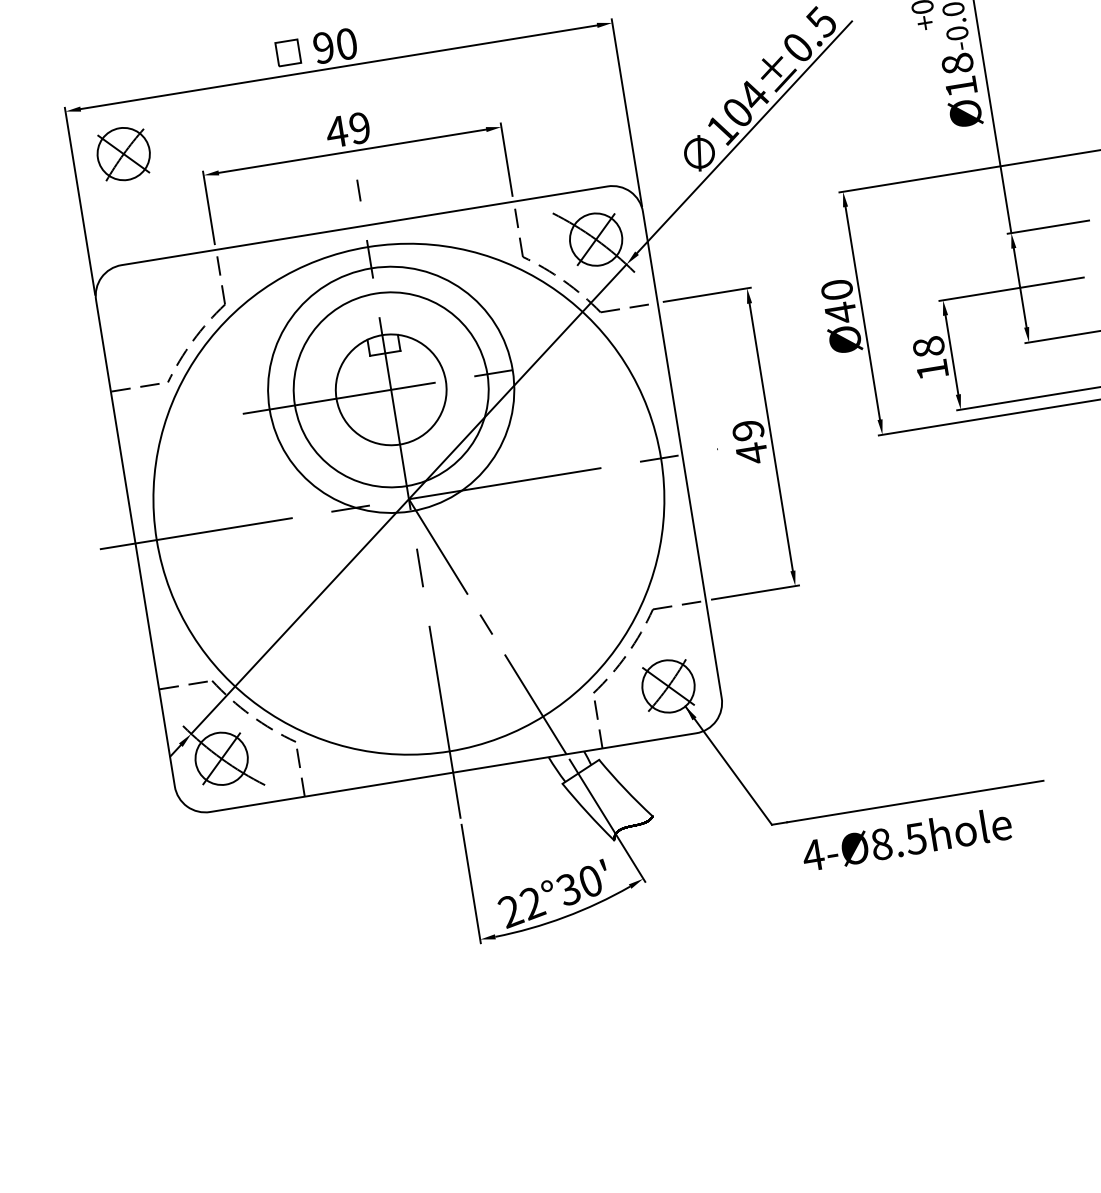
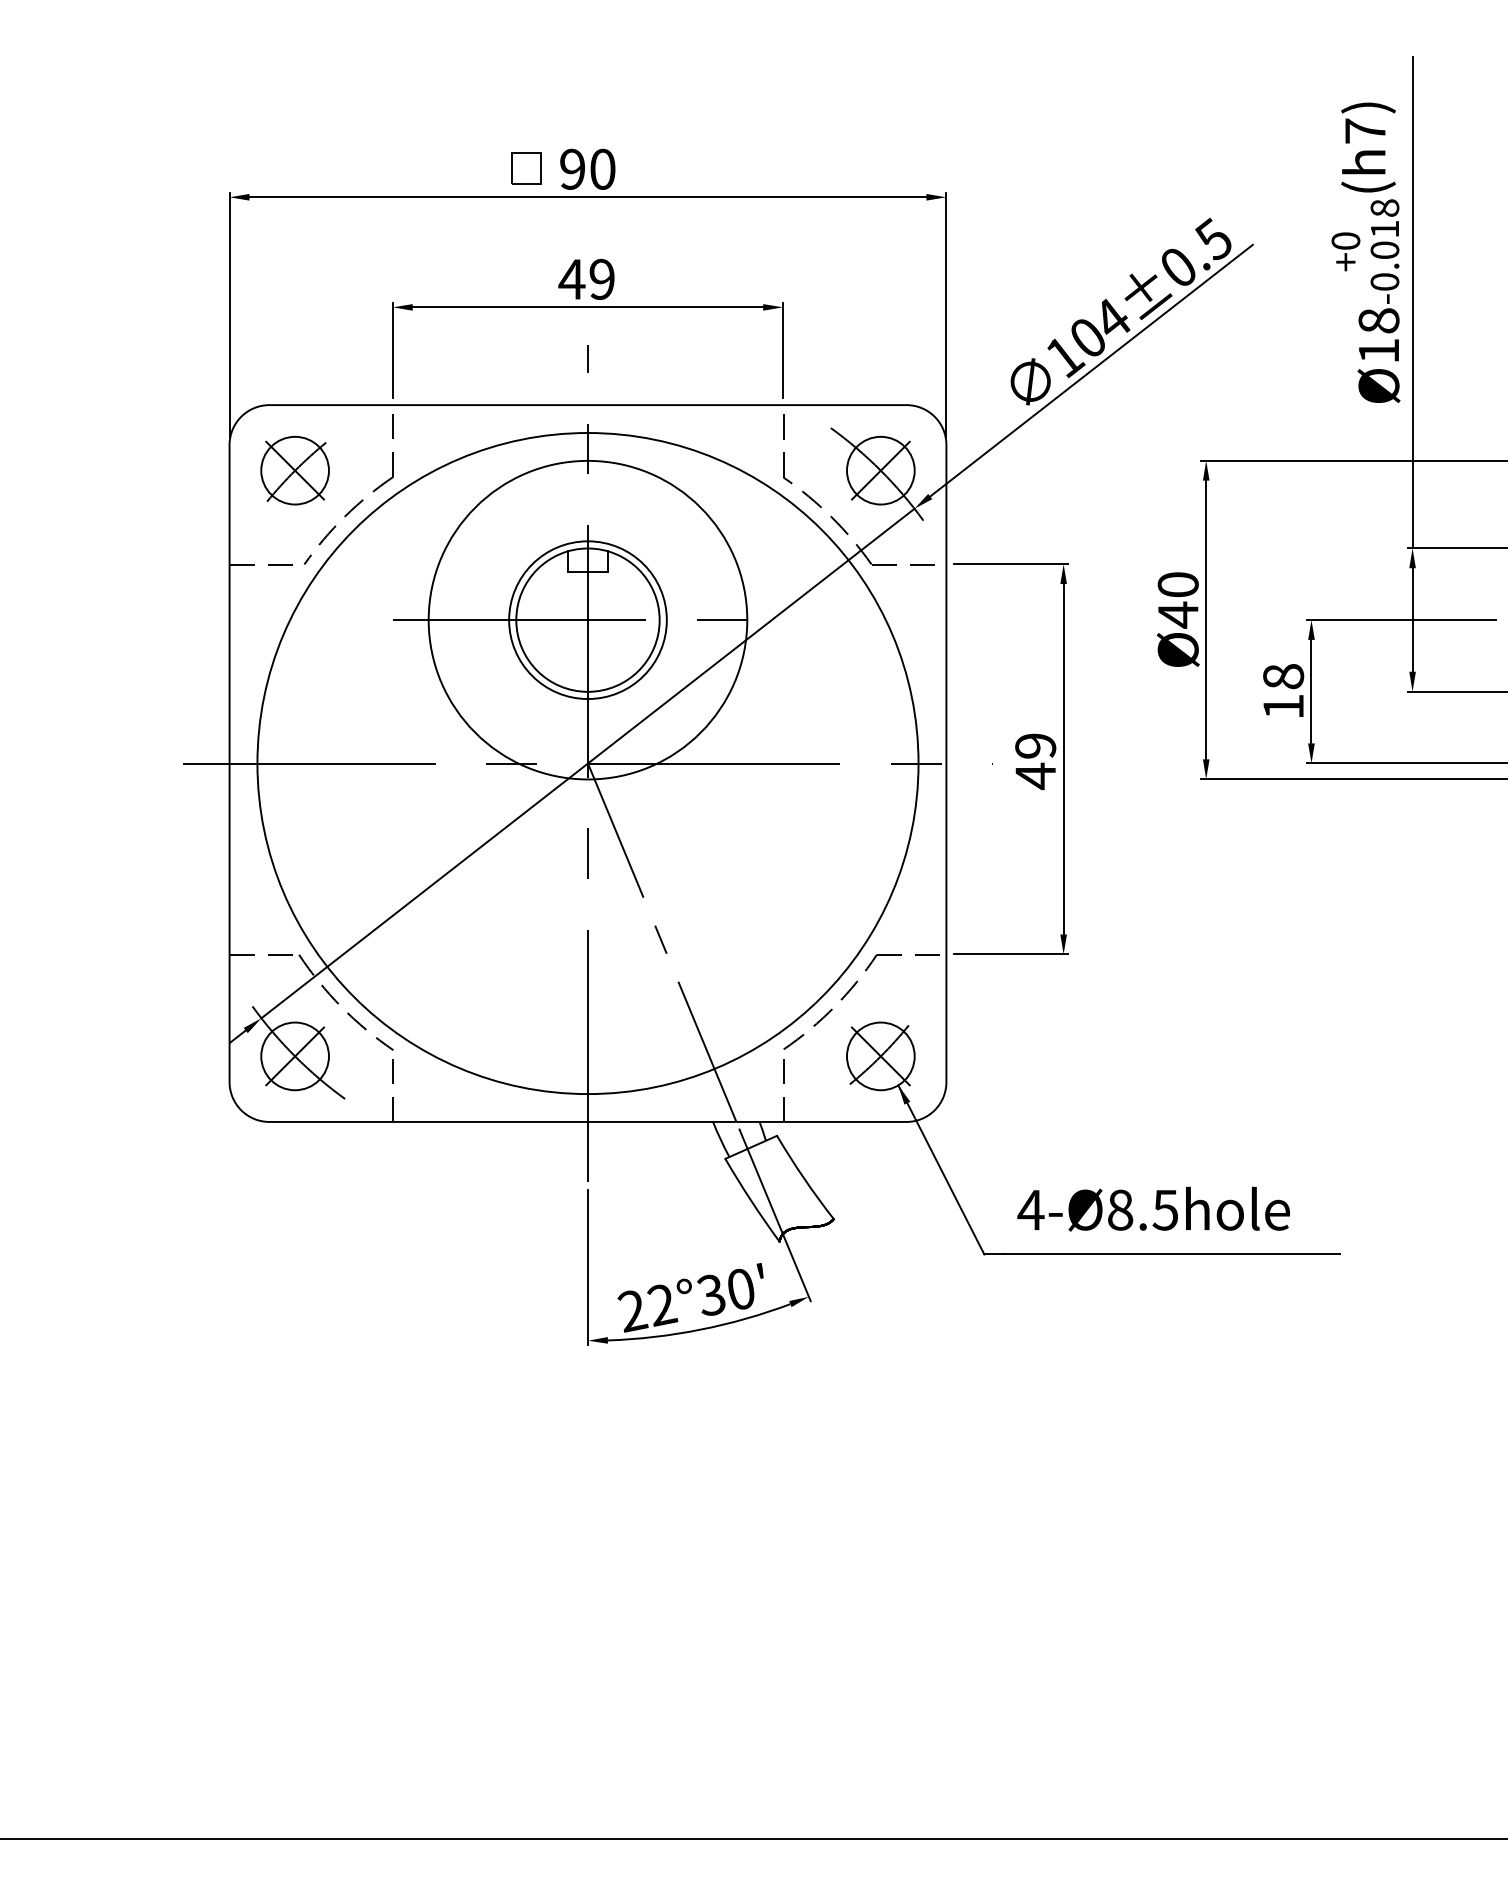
part: (123, 154) -> (294, 470), moved
circle: (390, 390) -> (587, 620), size x0.62
text: (906, 838) -> (1153, 1208), moved

